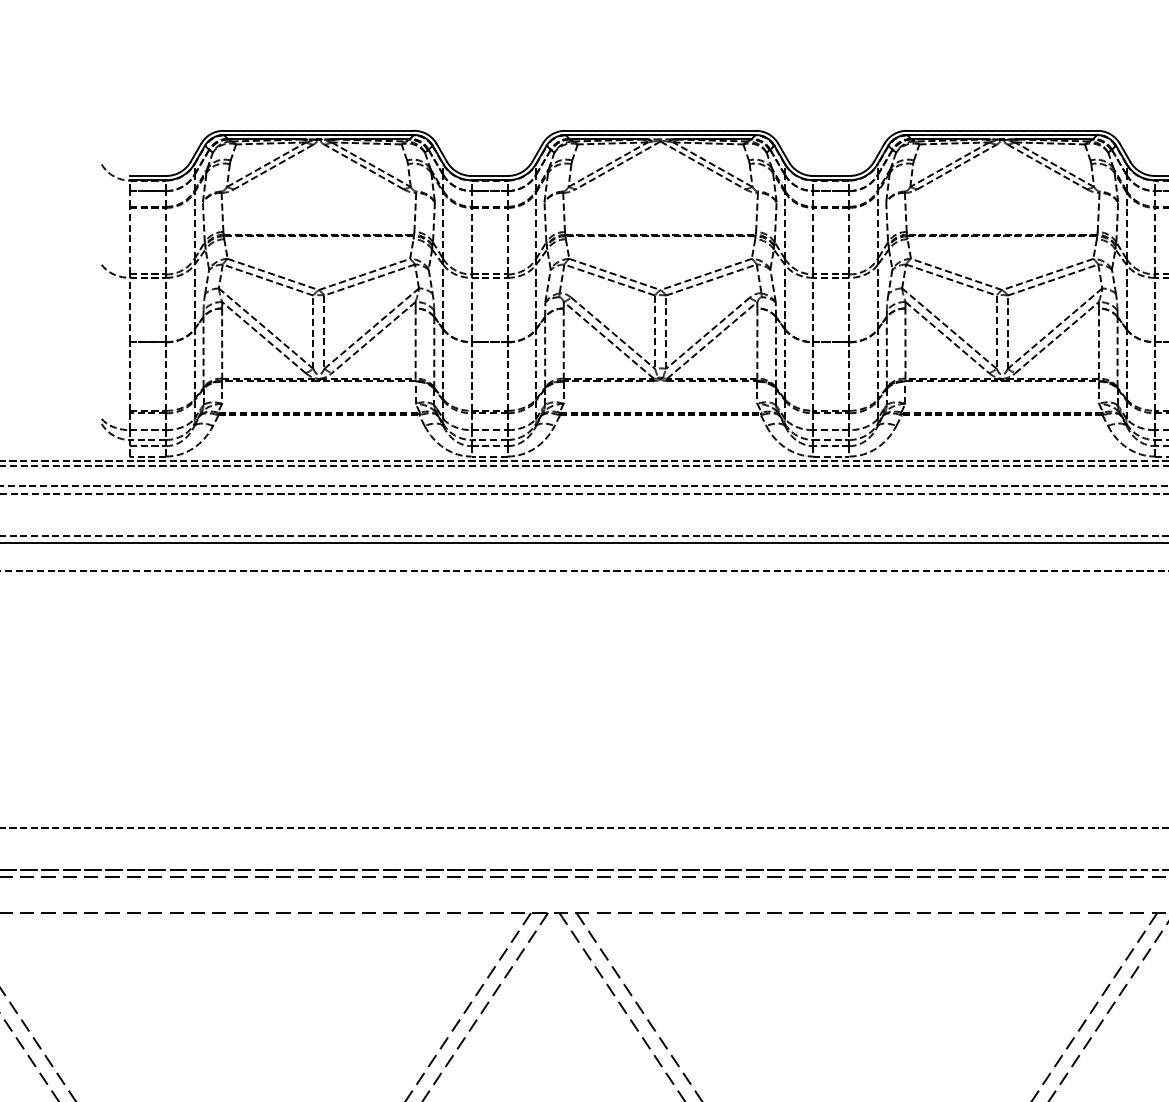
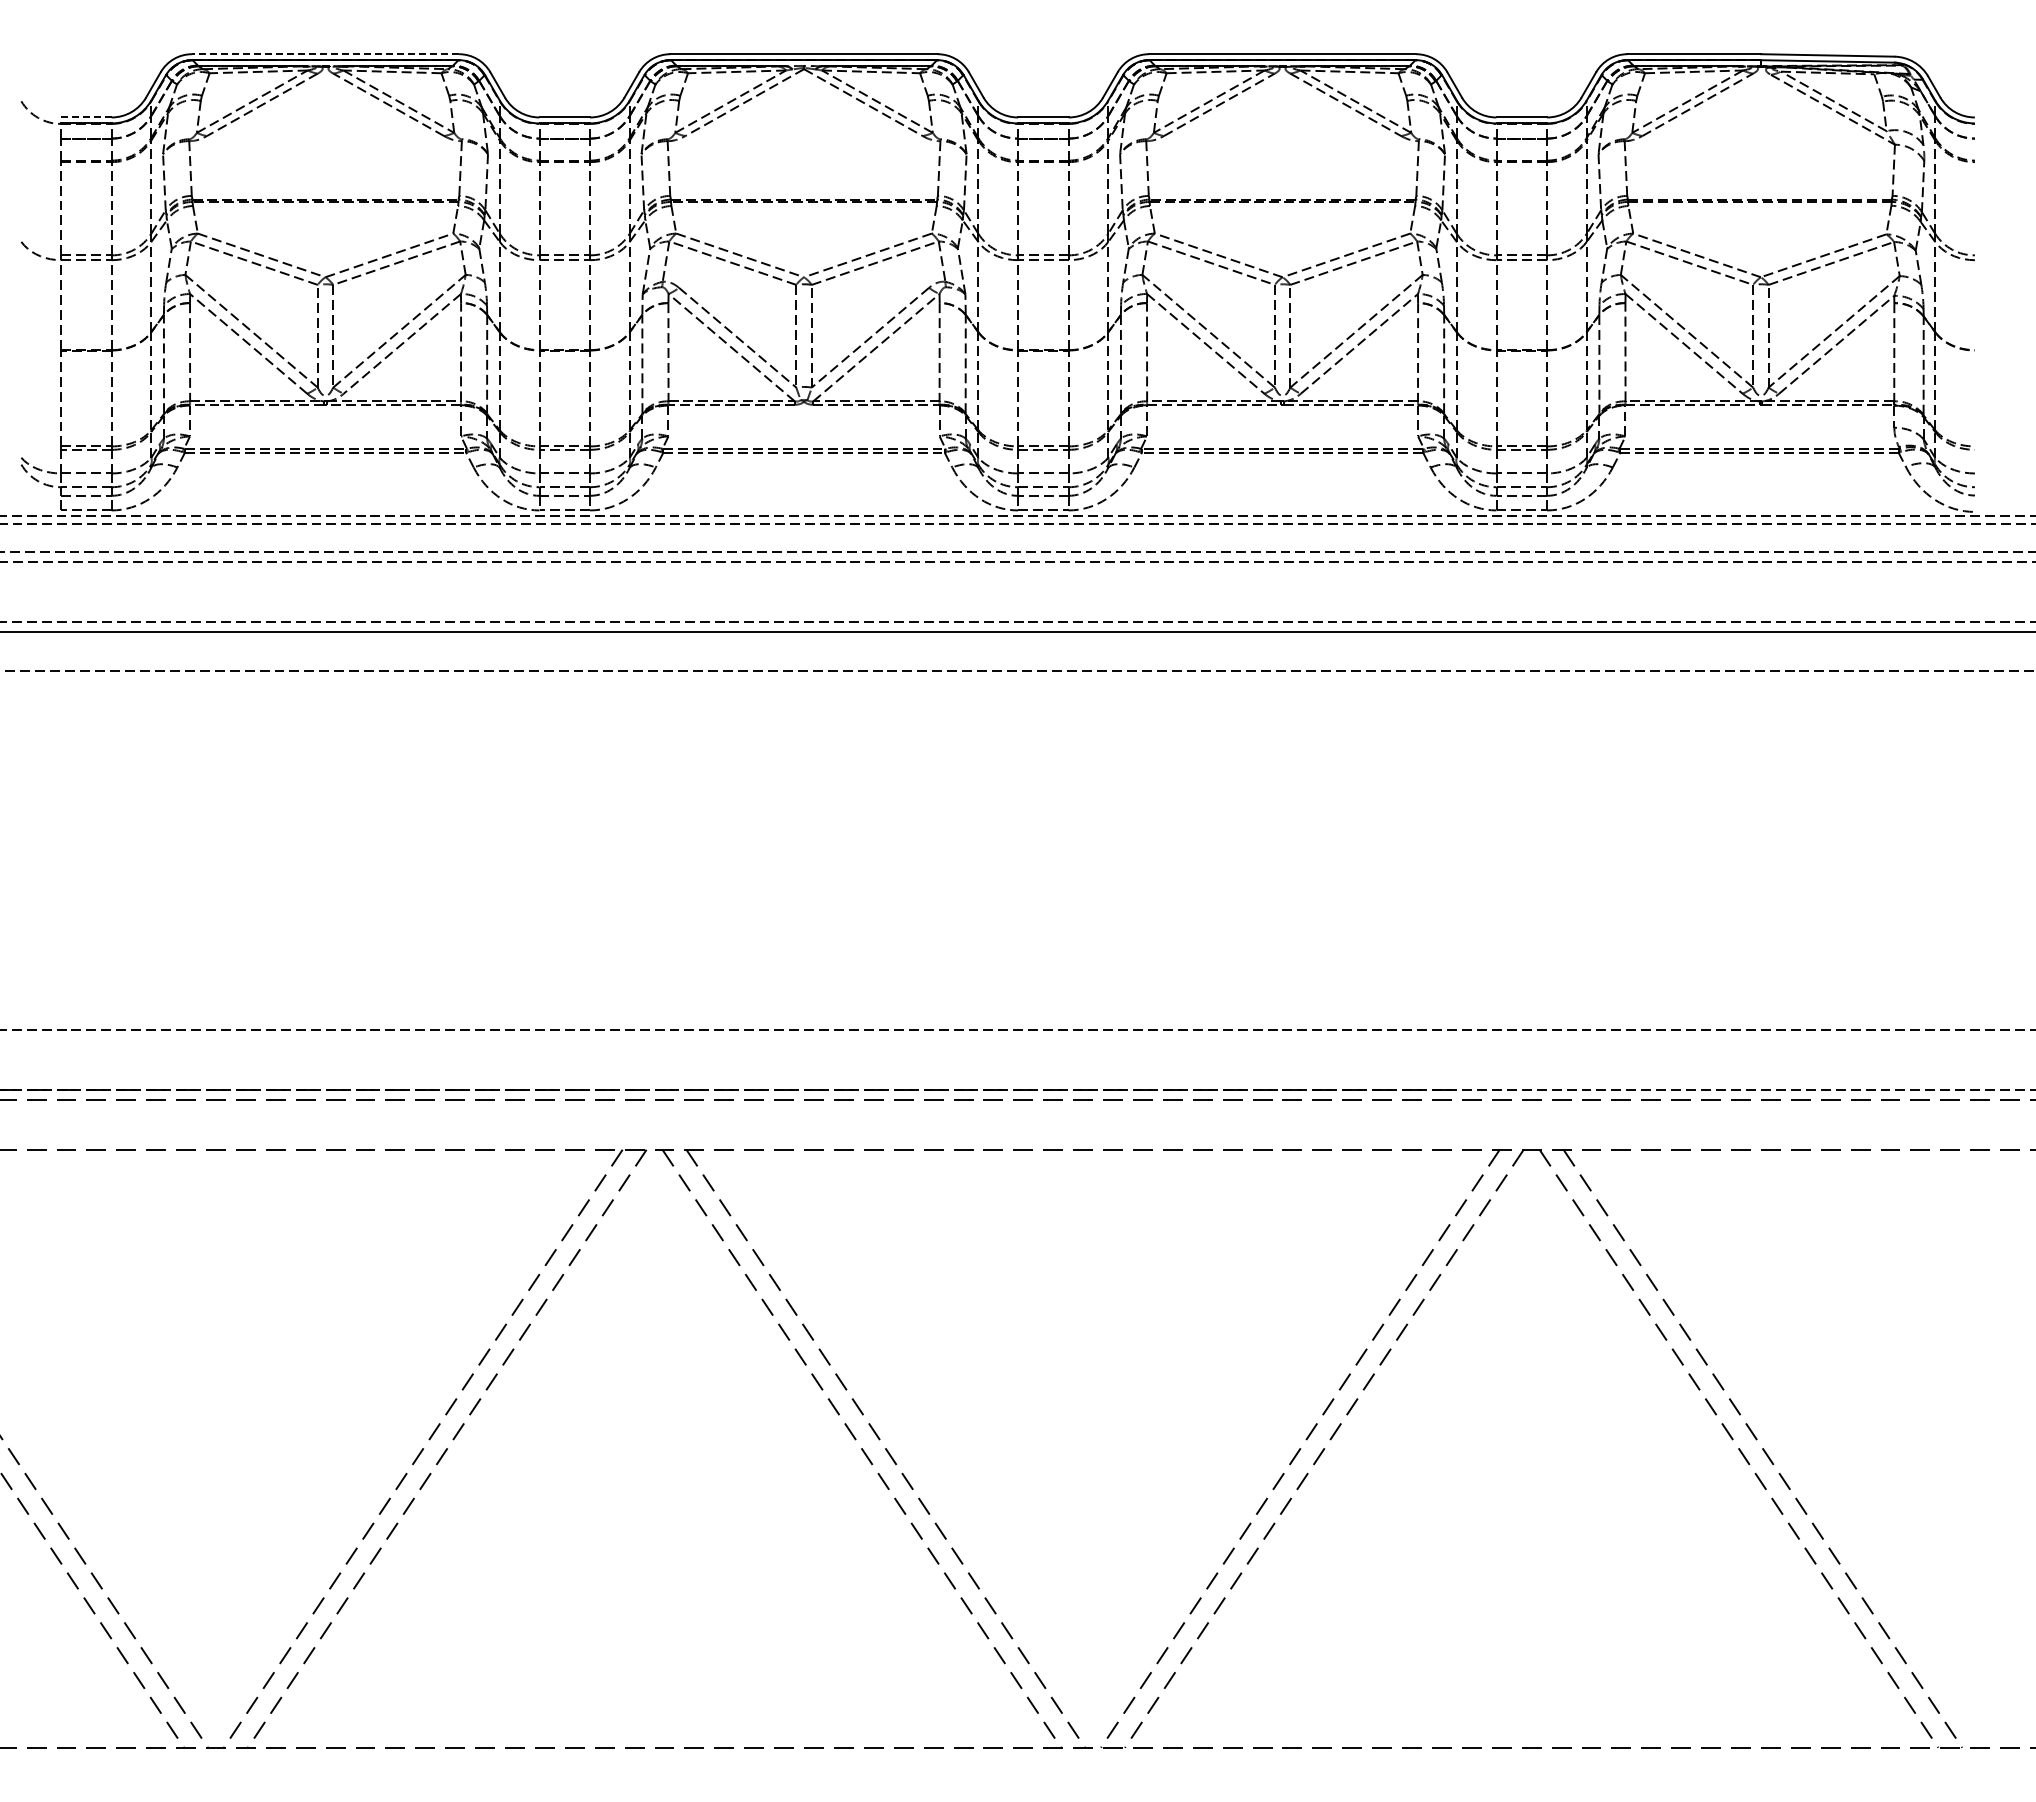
line: (318, 131) -> (325, 54), solid -> dashed
line: (148, 176) -> (86, 117), solid -> dashed

